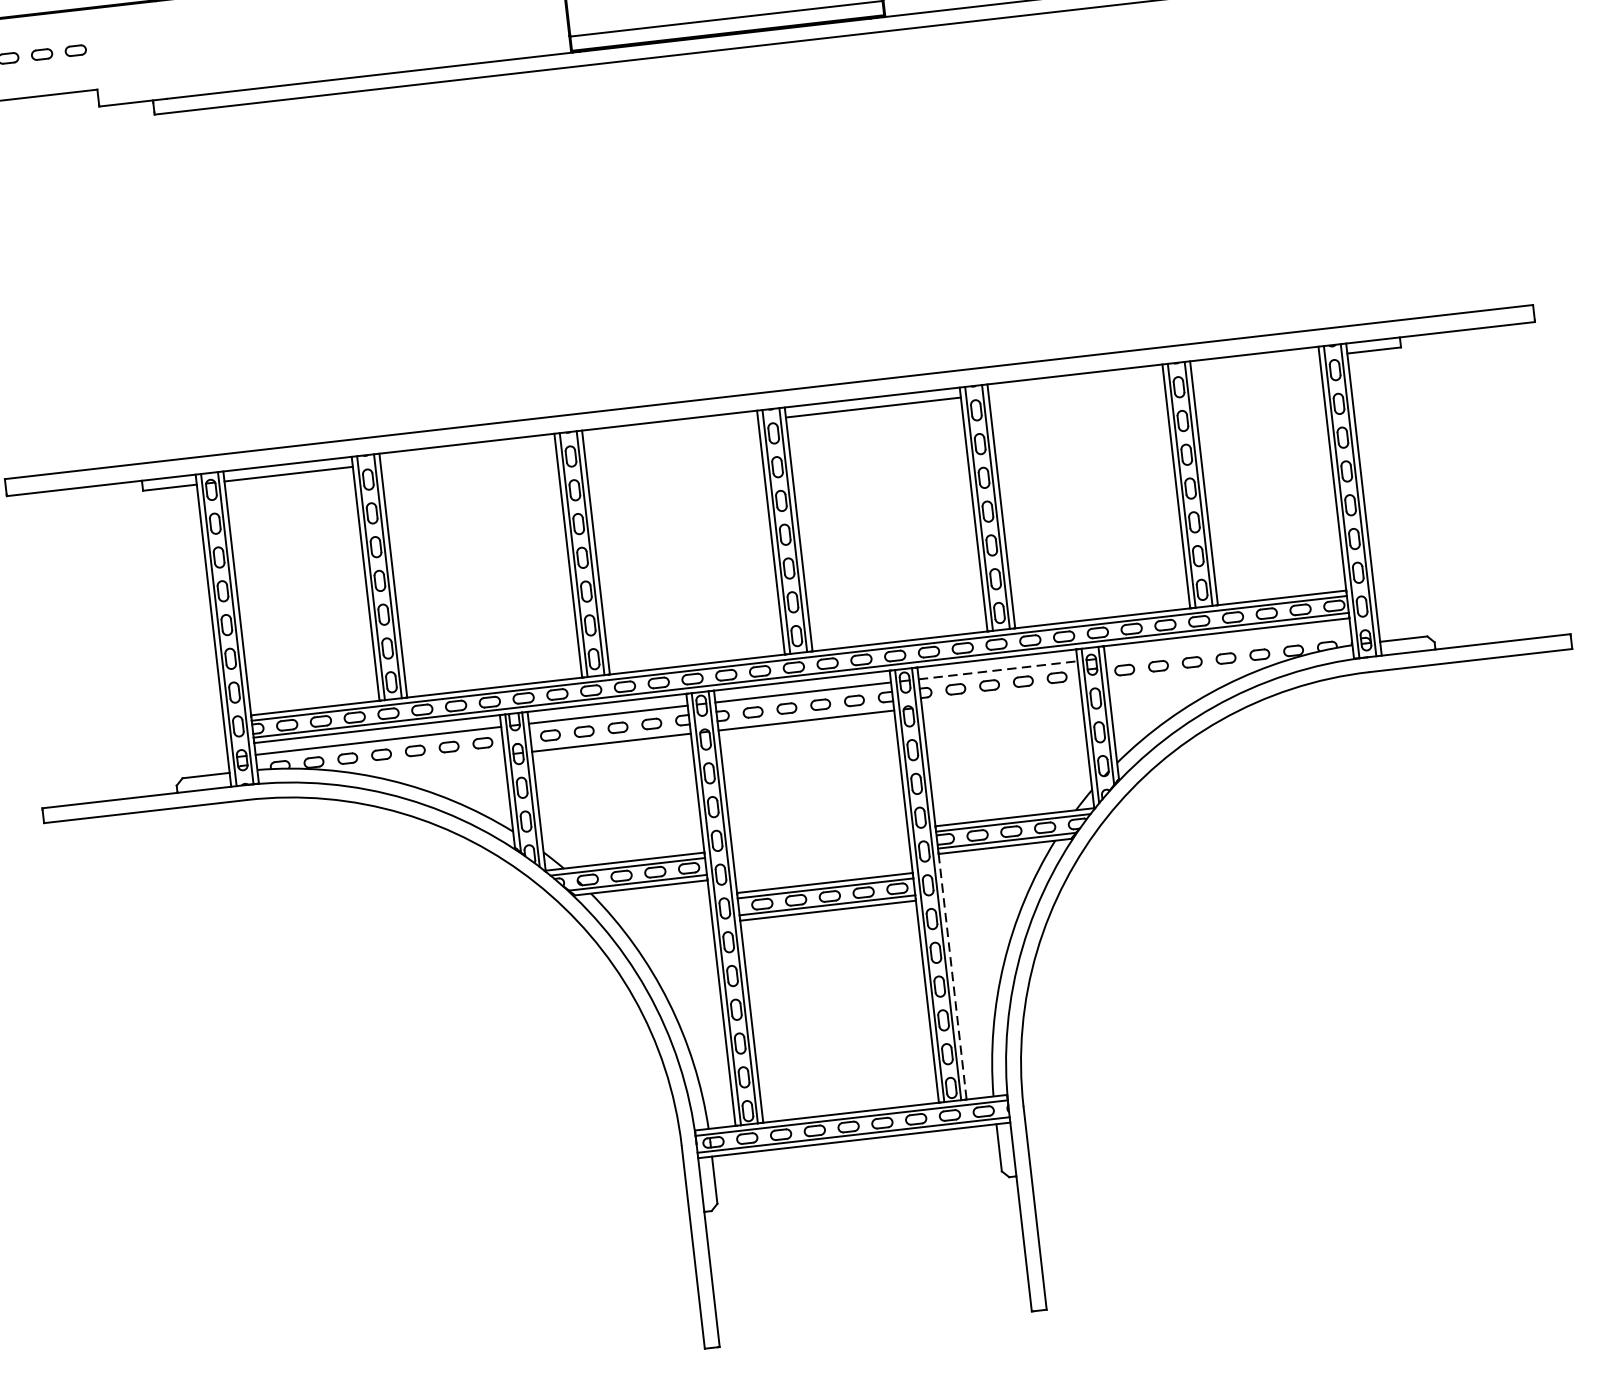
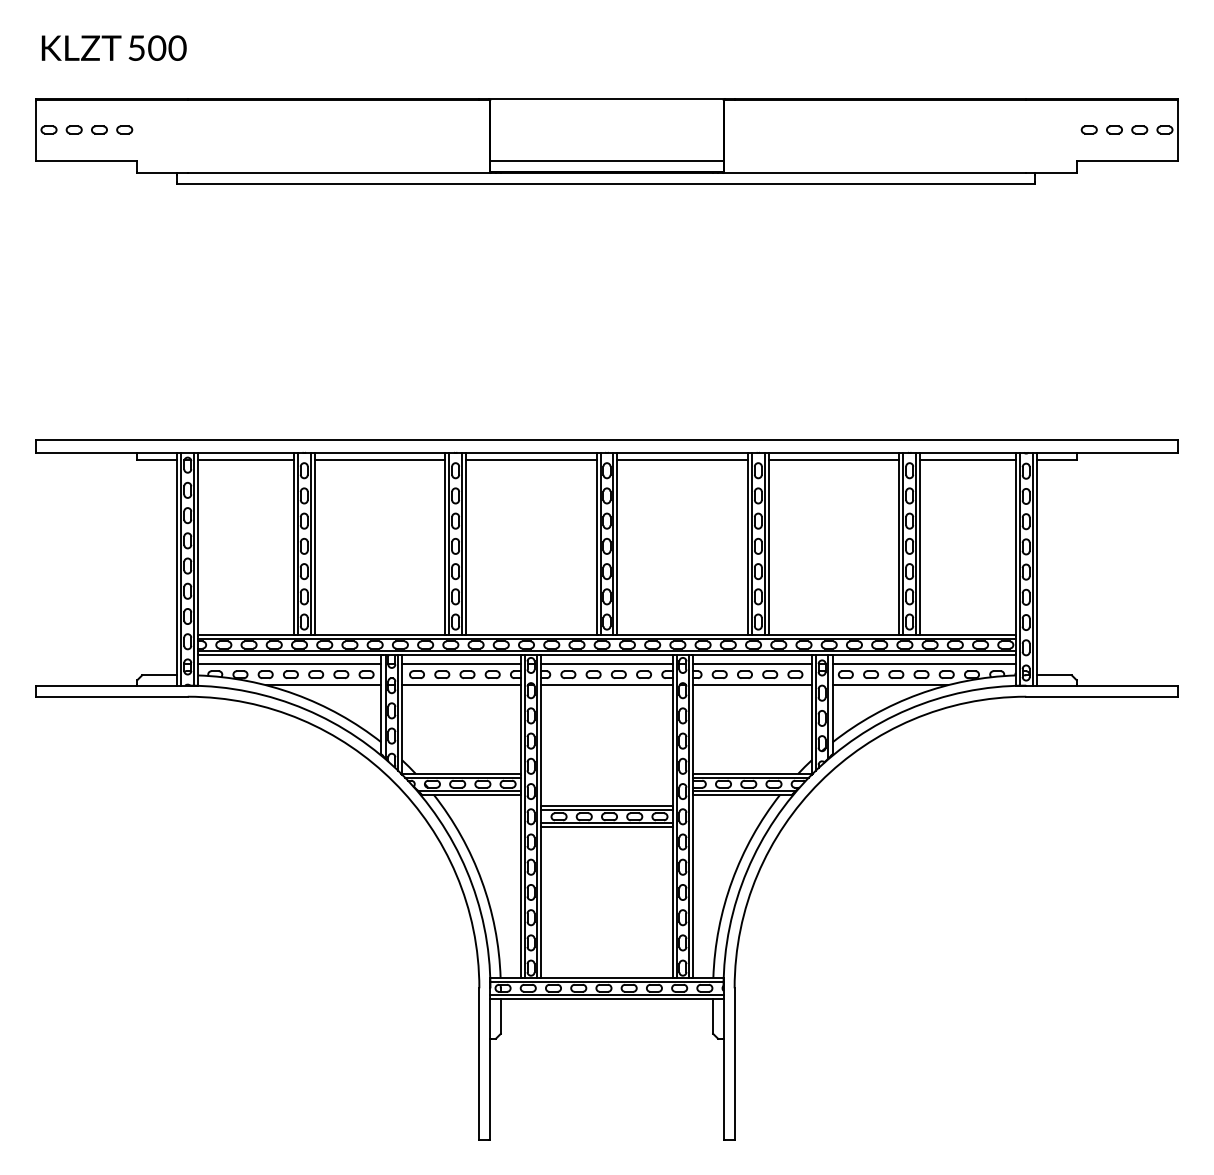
line: (1254, 364) -> (967, 460), added
line: (1075, 385) -> (833, 460), added
line: (669, 431) -> (530, 460), added
line: (467, 454) -> (379, 460), added
line: (1227, 644) -> (923, 664), added
line: (999, 670) -> (753, 664), dashed -> solid
line: (1186, 677) -> (890, 685), added
line: (1001, 698) -> (752, 685), added
line: (426, 764) -> (323, 685), added
line: (952, 977) -> (693, 886), dashed -> solid

